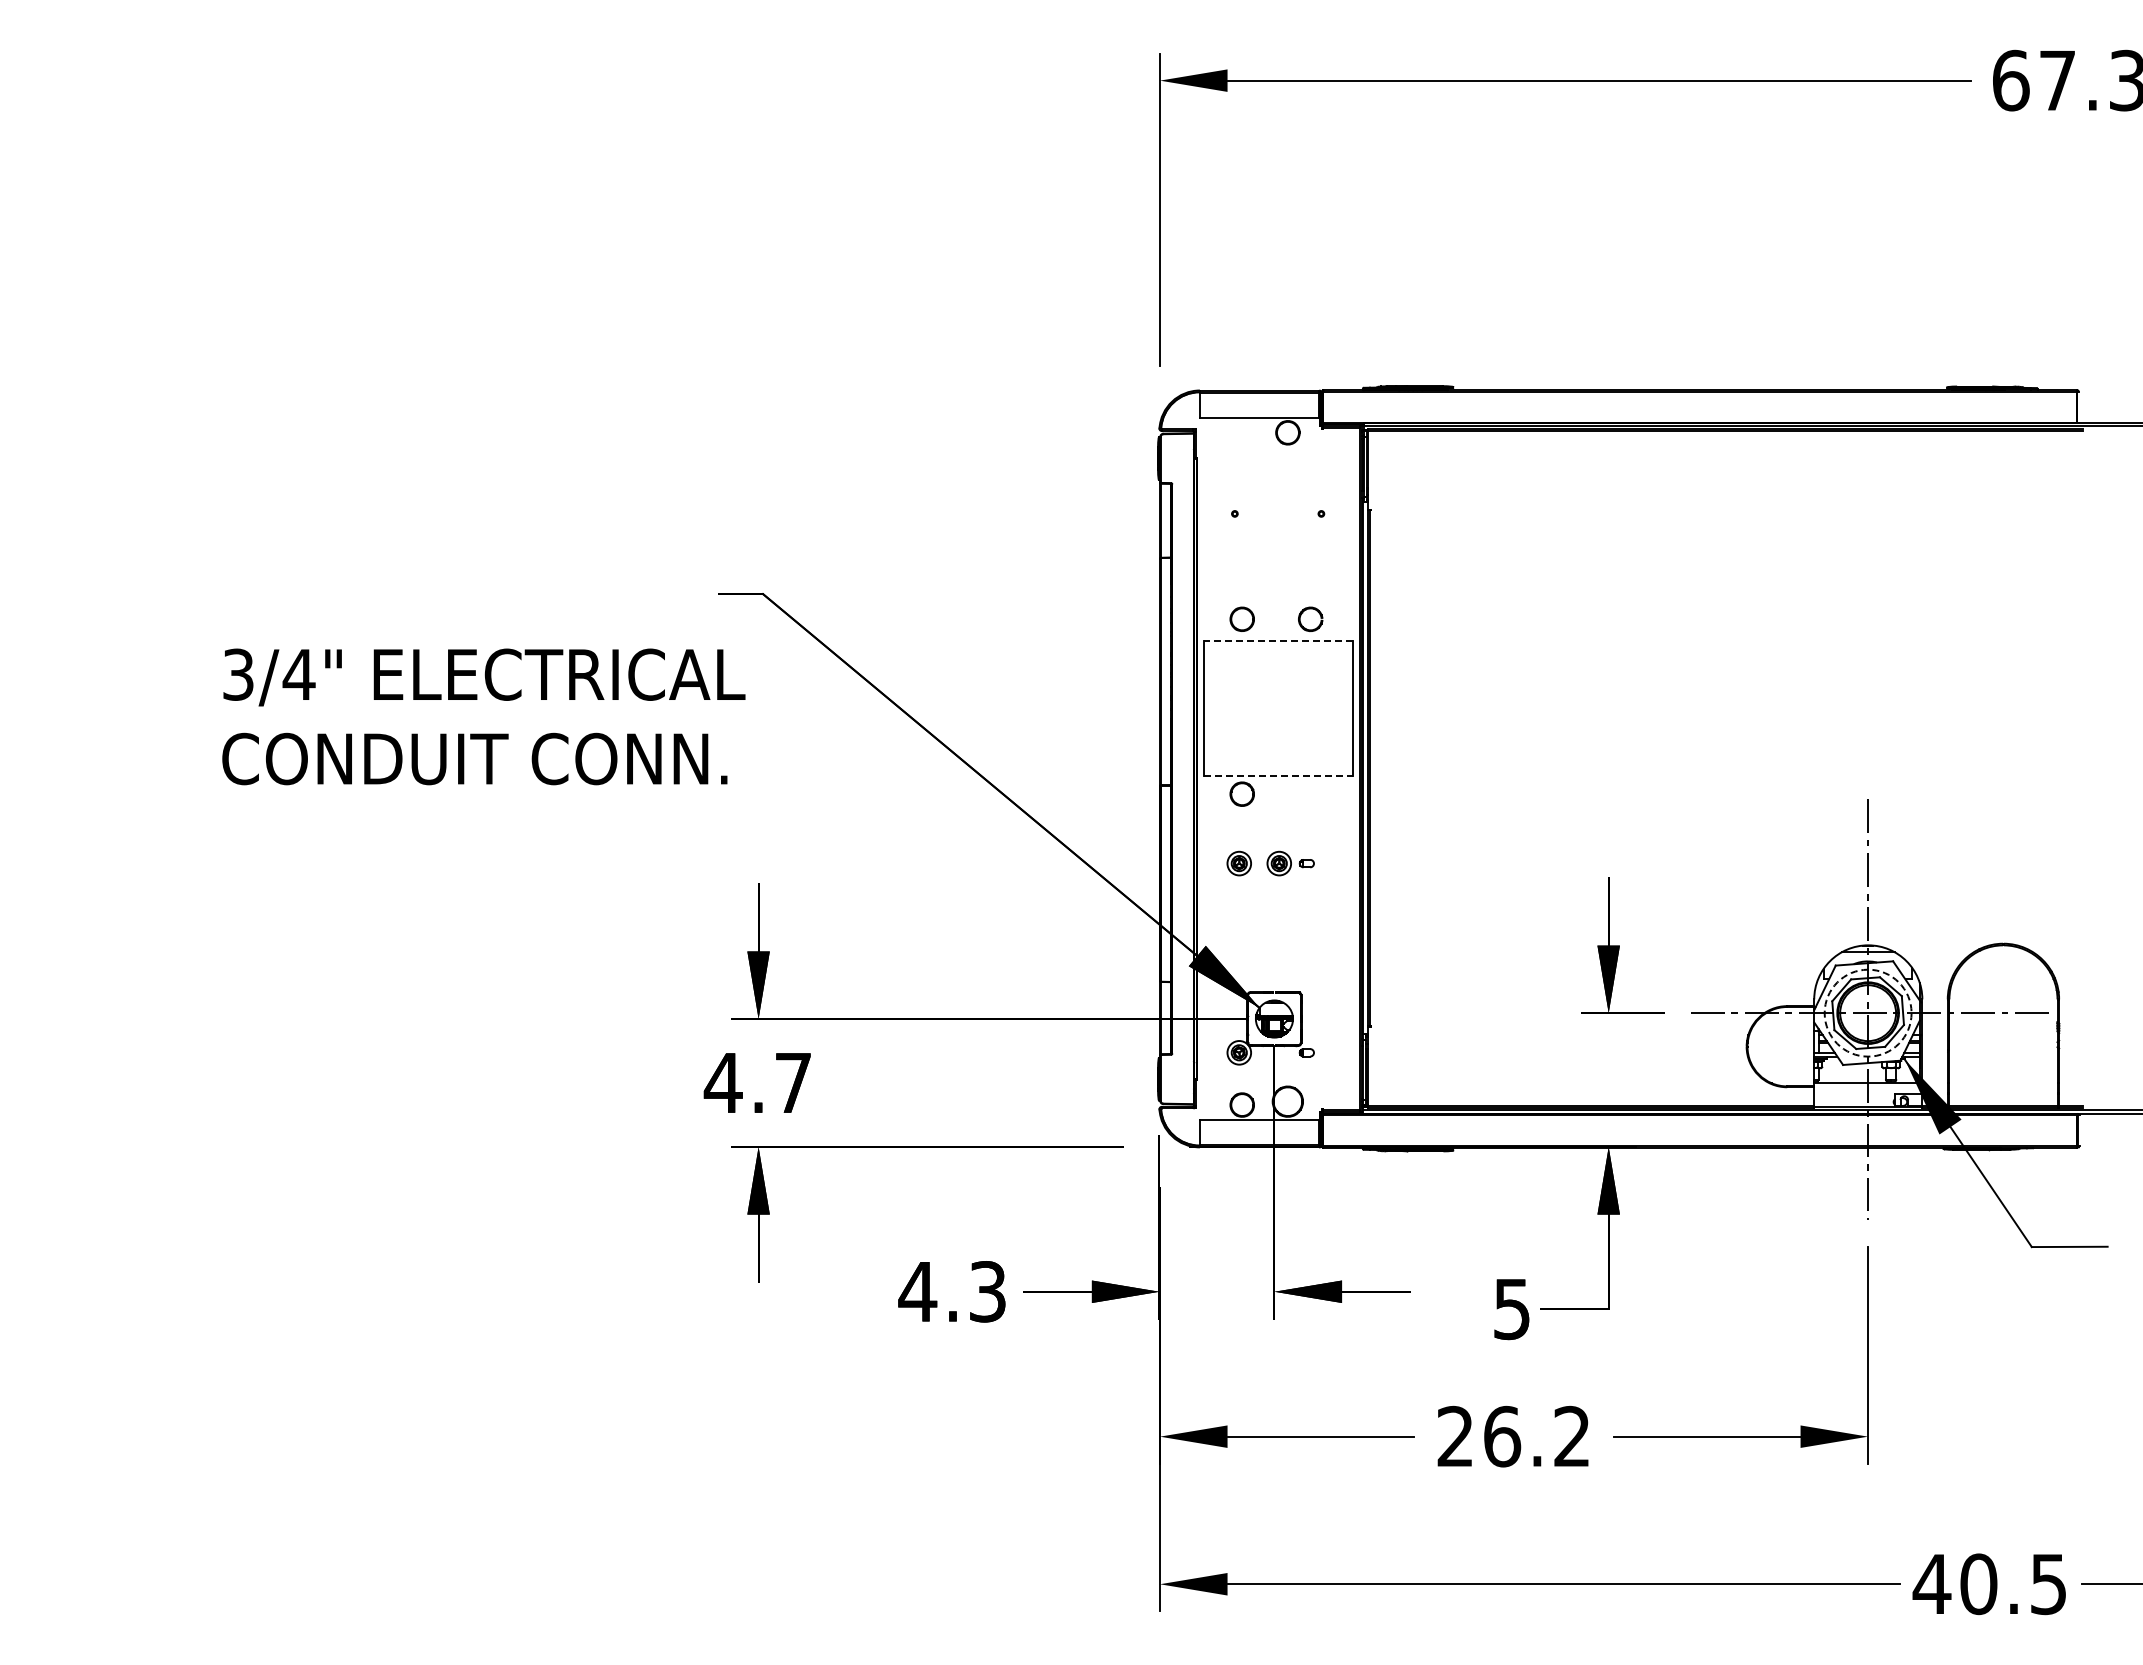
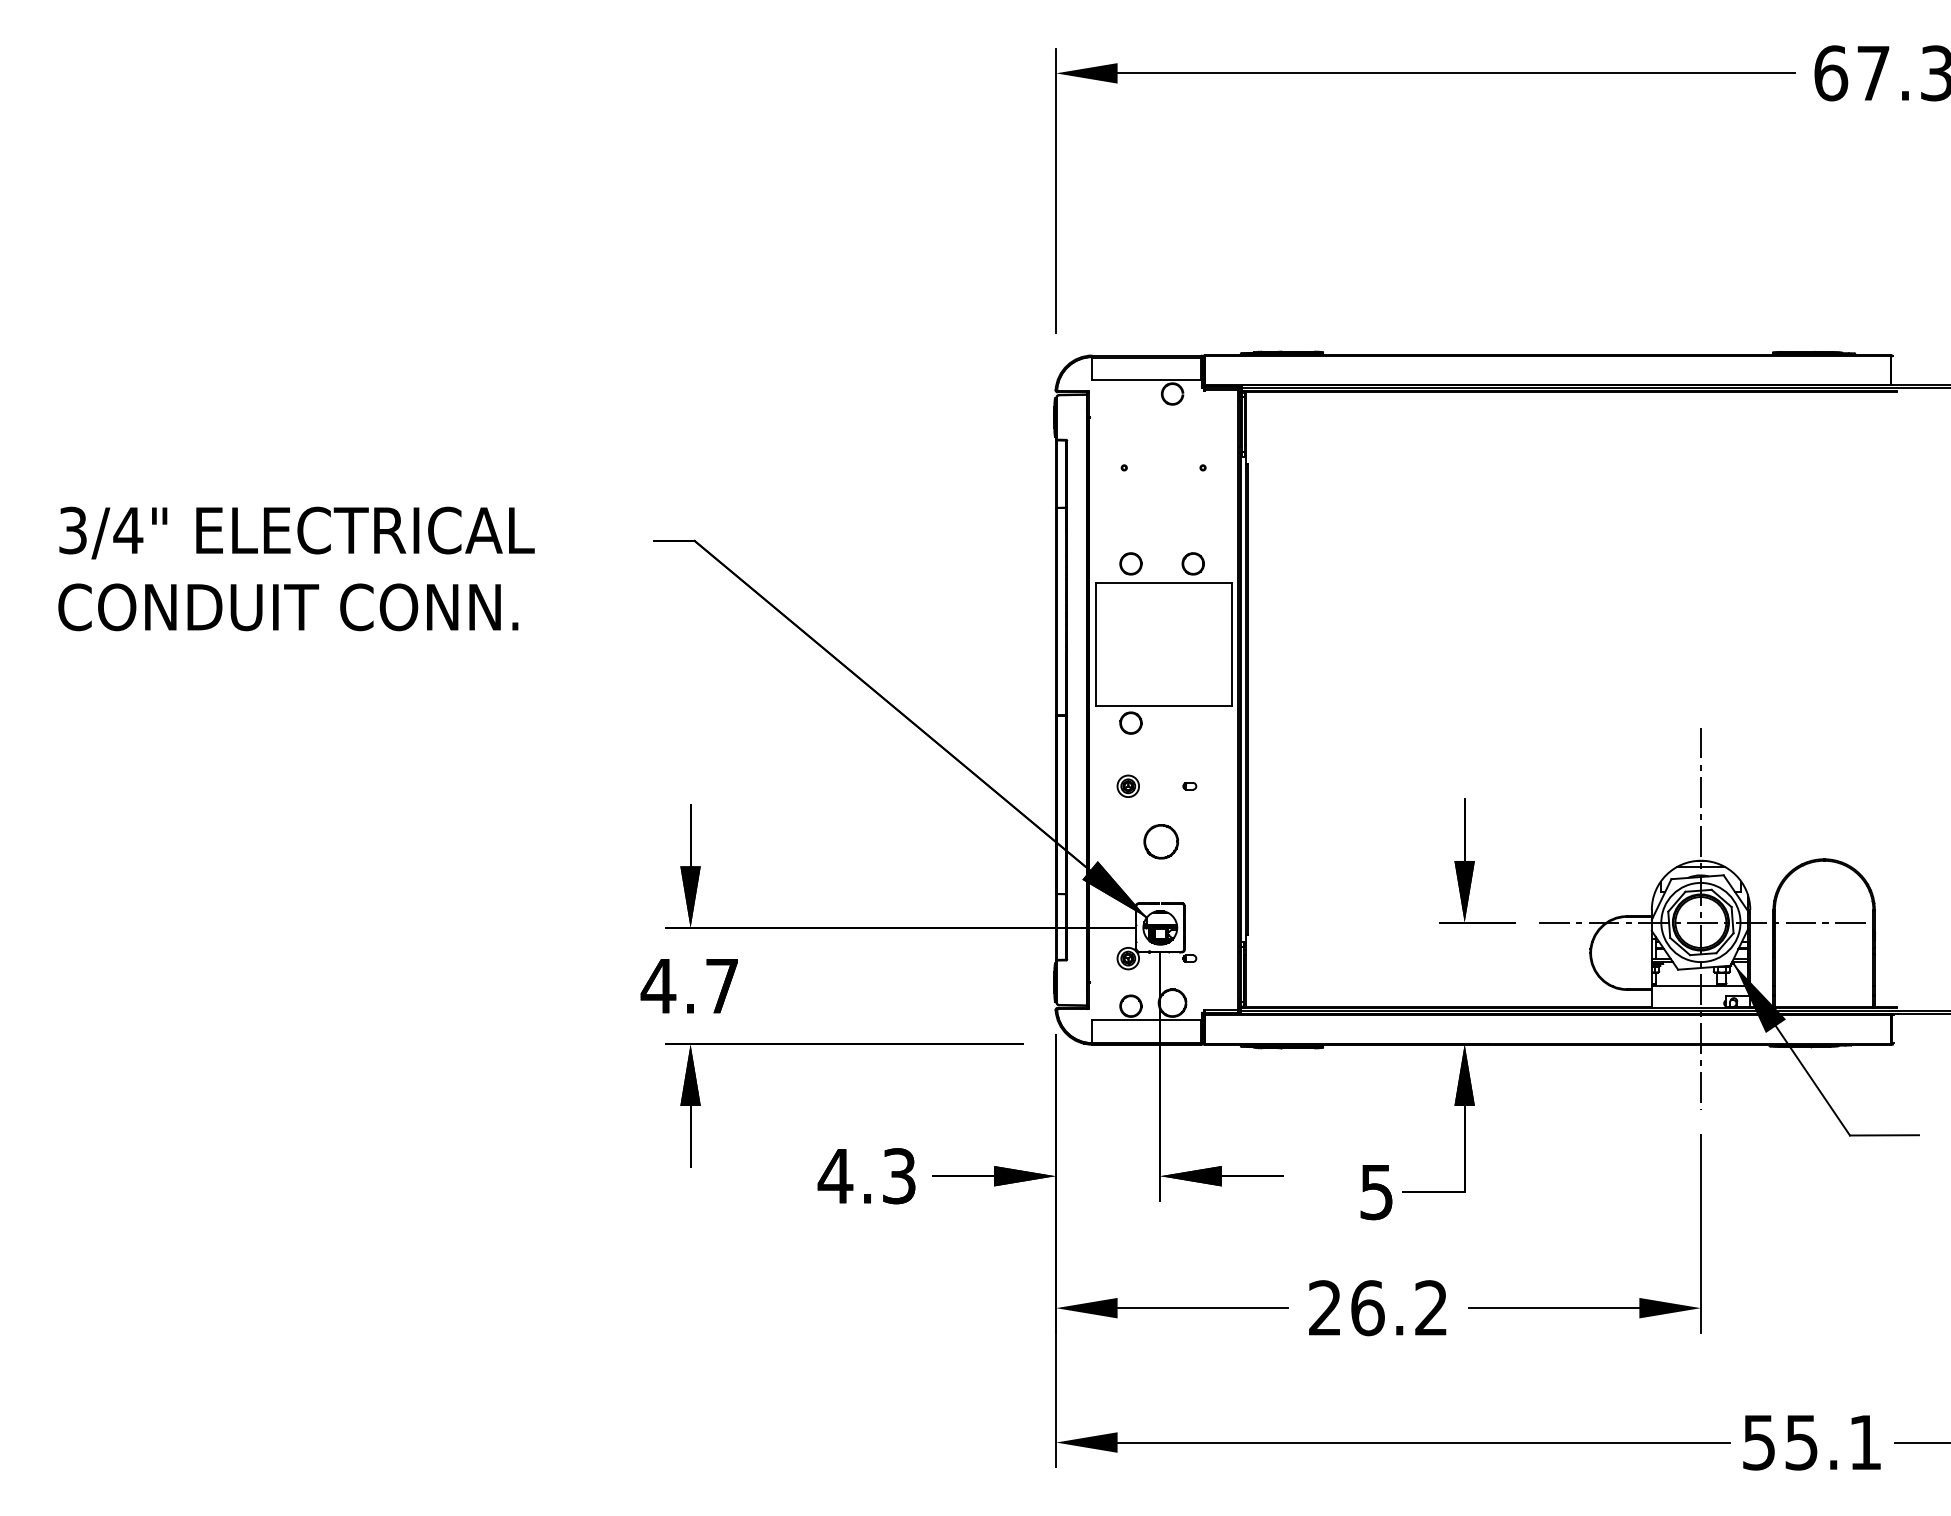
line: (1278, 640) -> (1163, 583), dashed -> solid
text: (483, 716) -> (296, 568), moved
line: (1279, 775) -> (1164, 706), dashed -> solid
part: (1278, 863) -> (1163, 786), removed
part: (1275, 924) -> (1161, 841), added
circle: (1867, 1012) -> (1700, 921), dashed -> solid
text: (1988, 1584) -> (1810, 1442), 40.5 -> 55.1

